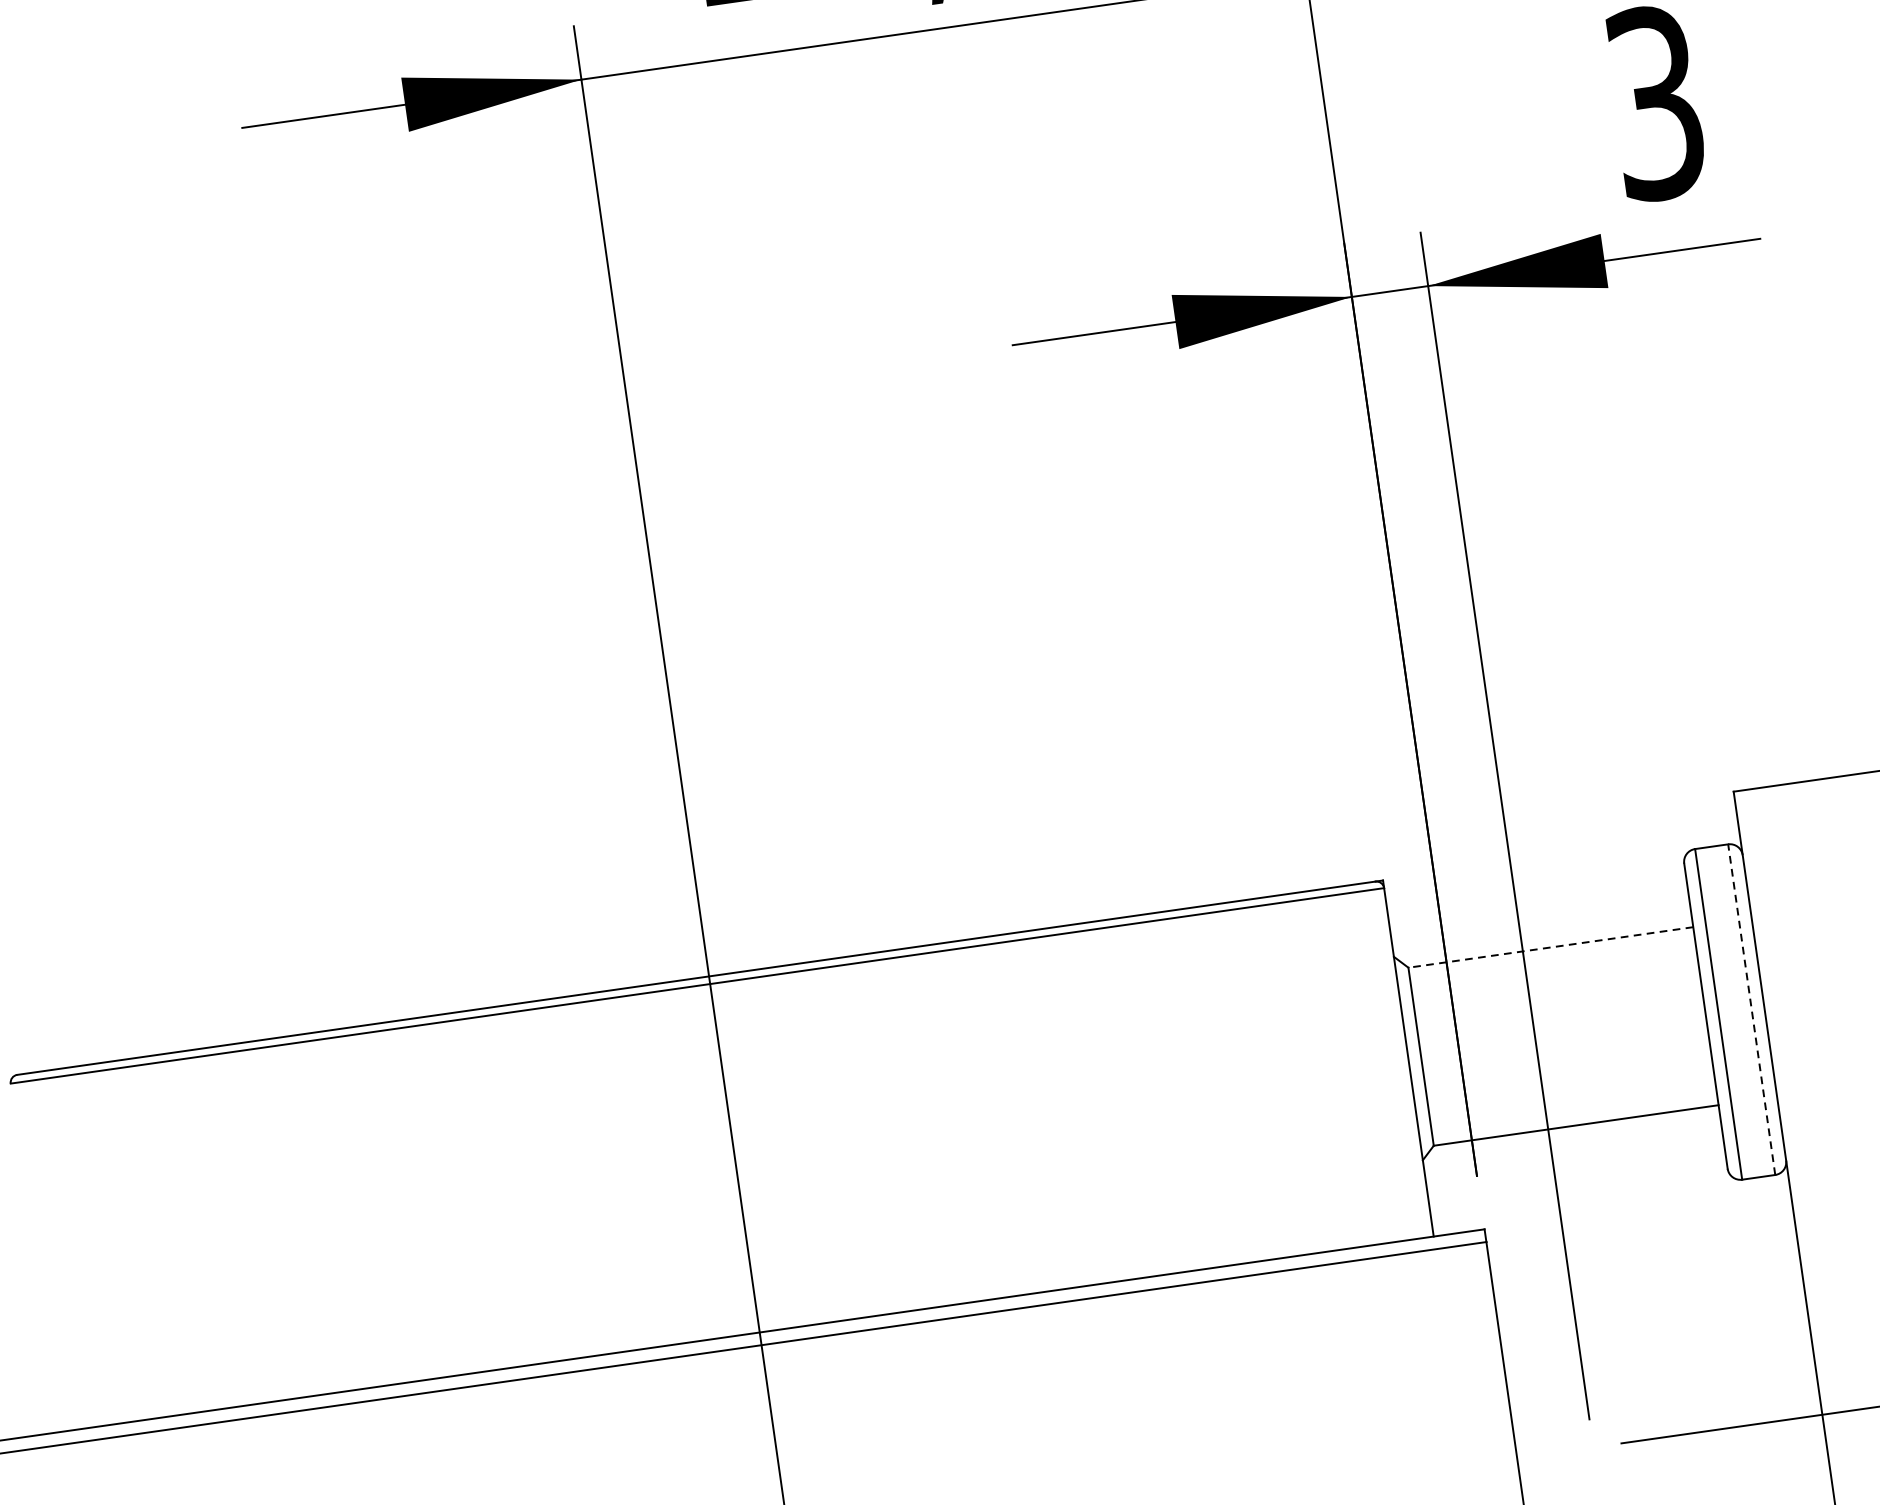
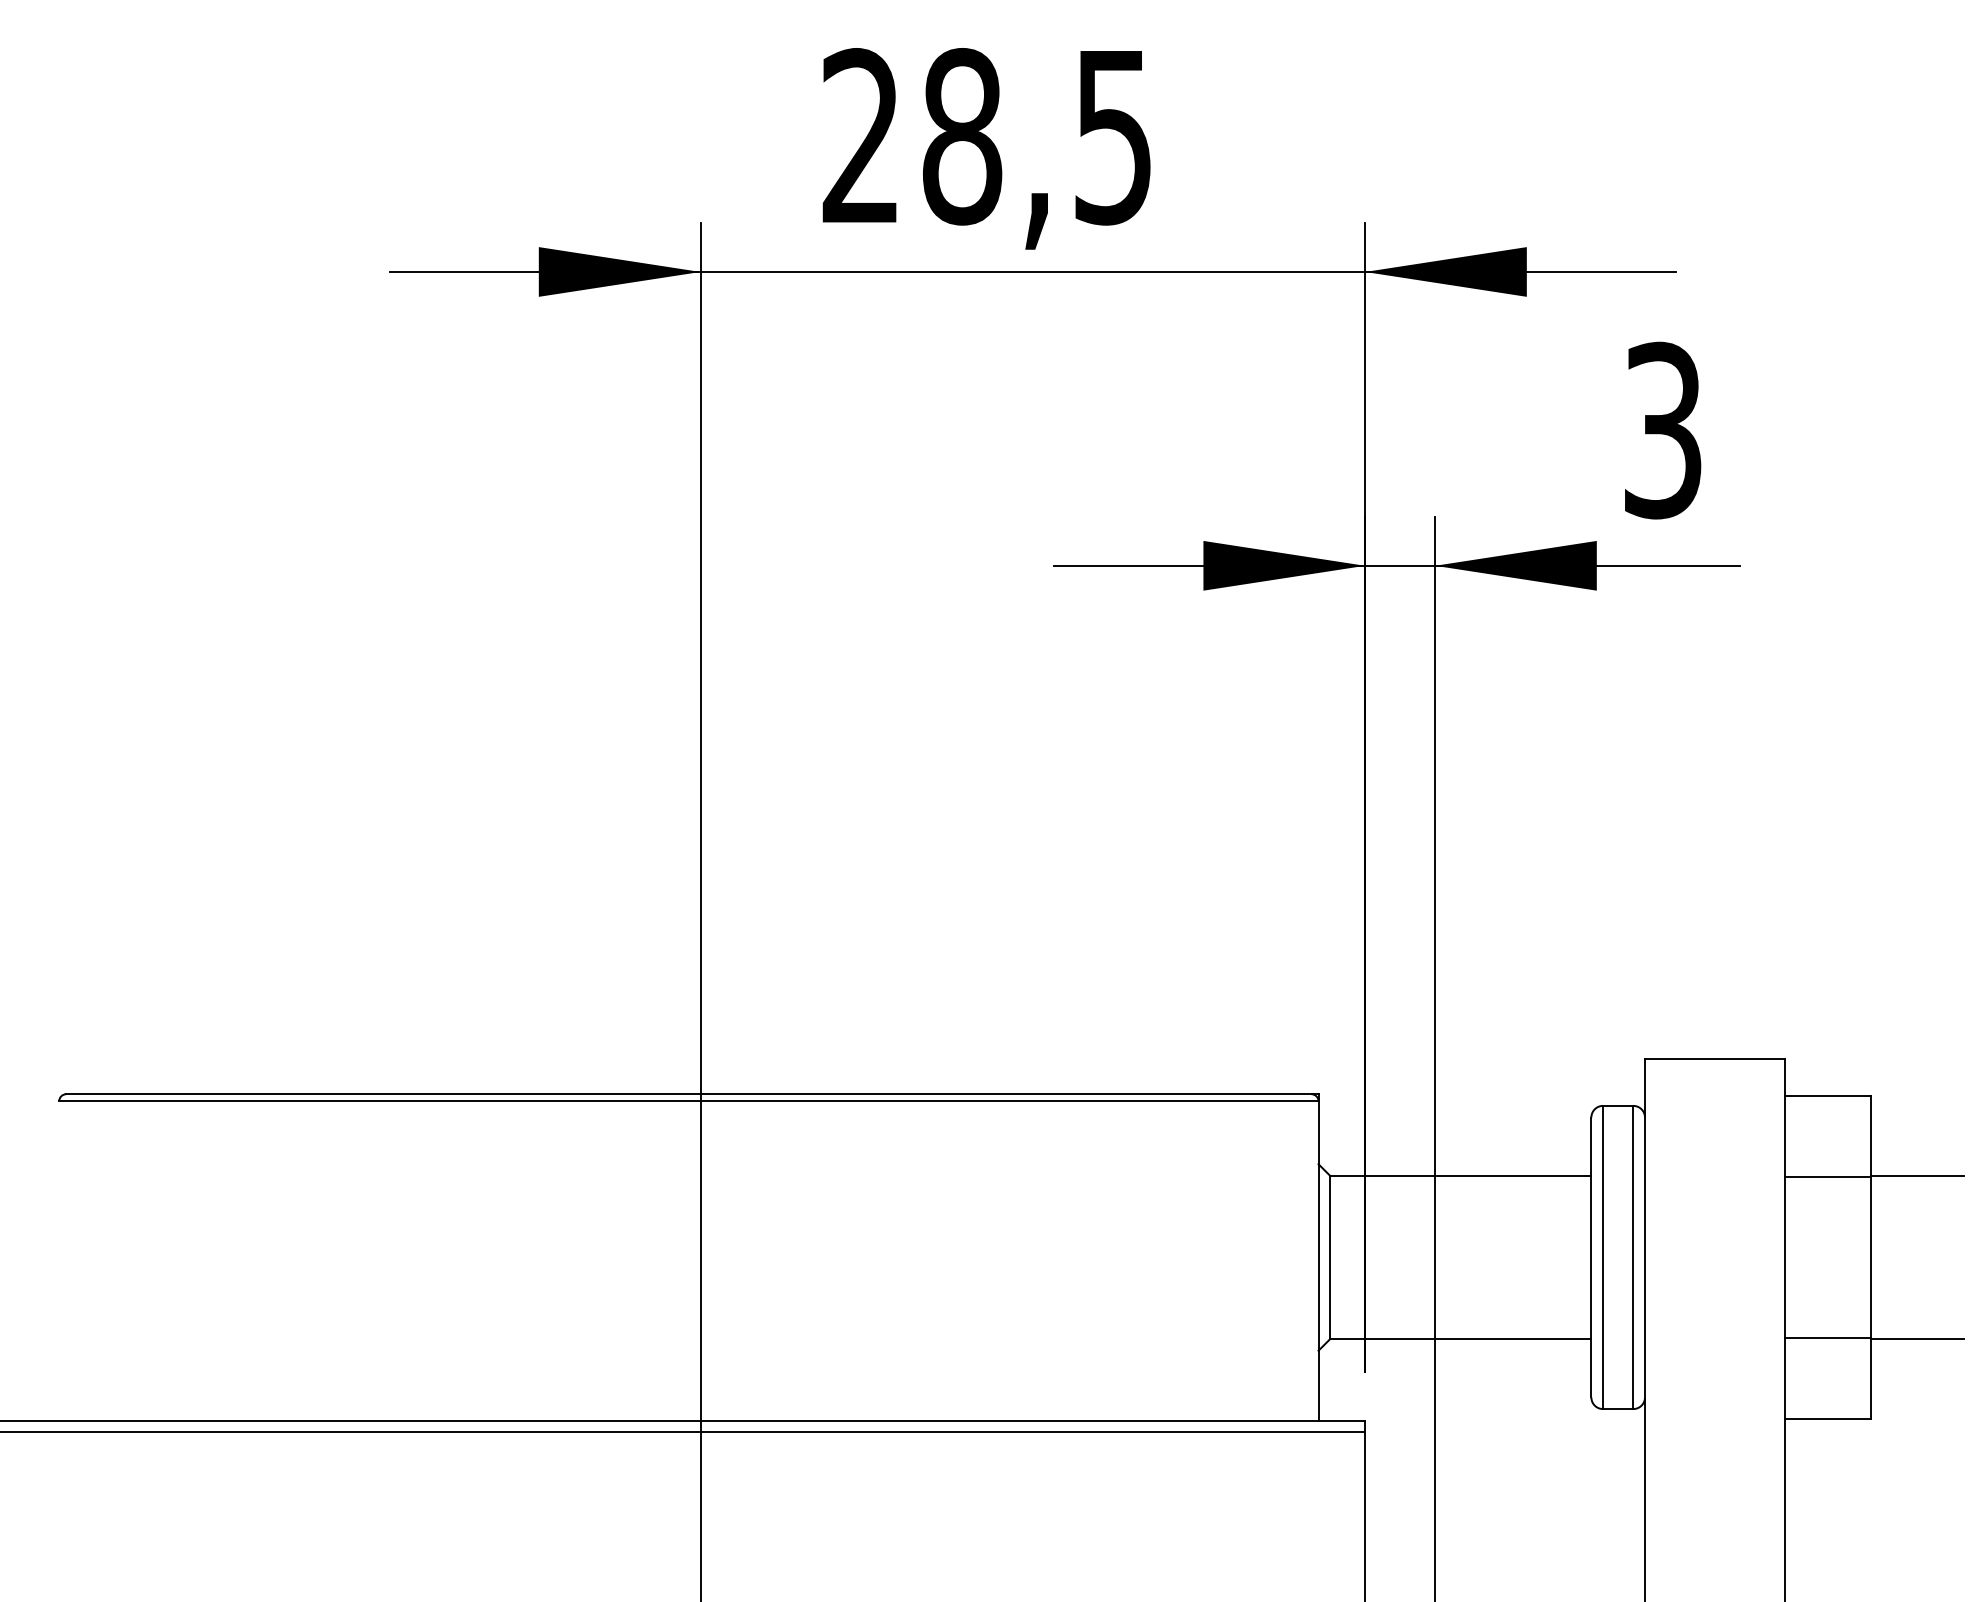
line: (1550, 947) -> (1460, 1175), dashed -> solid
line: (1751, 1009) -> (1633, 1257), dashed -> solid

